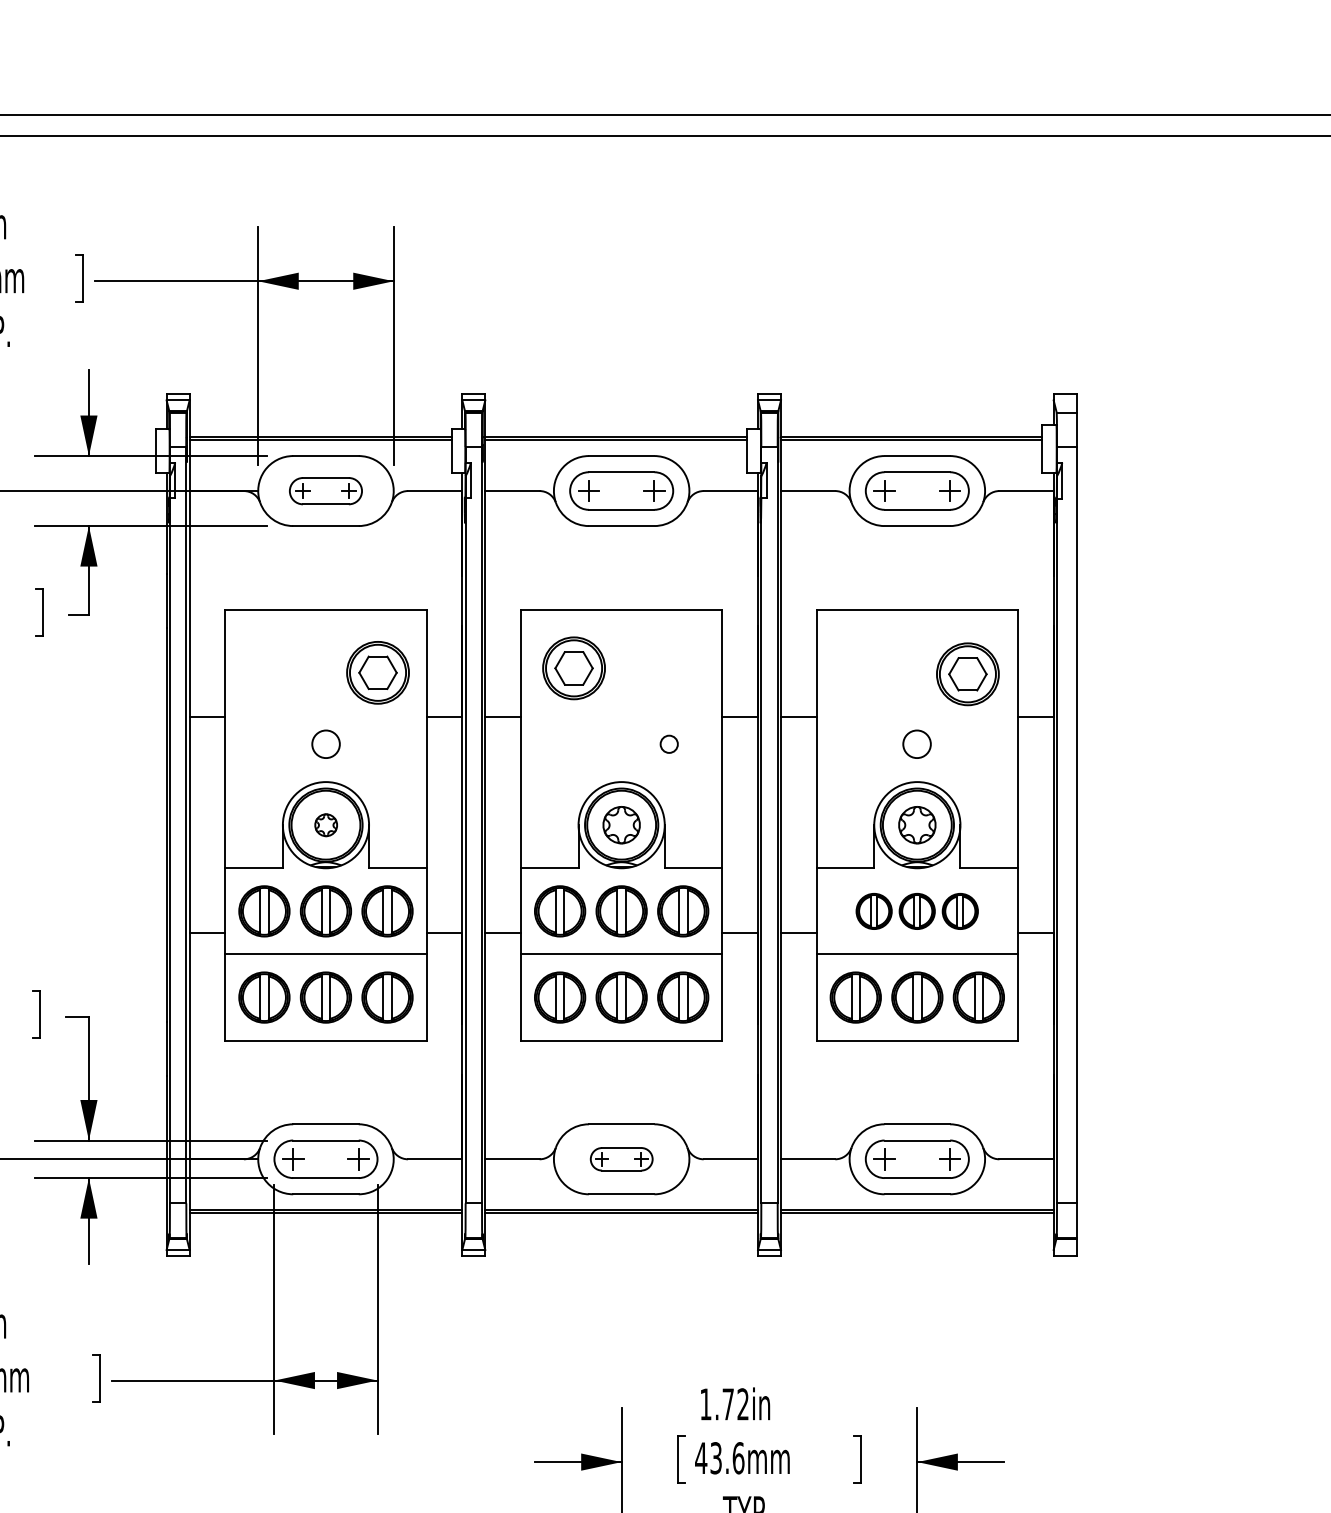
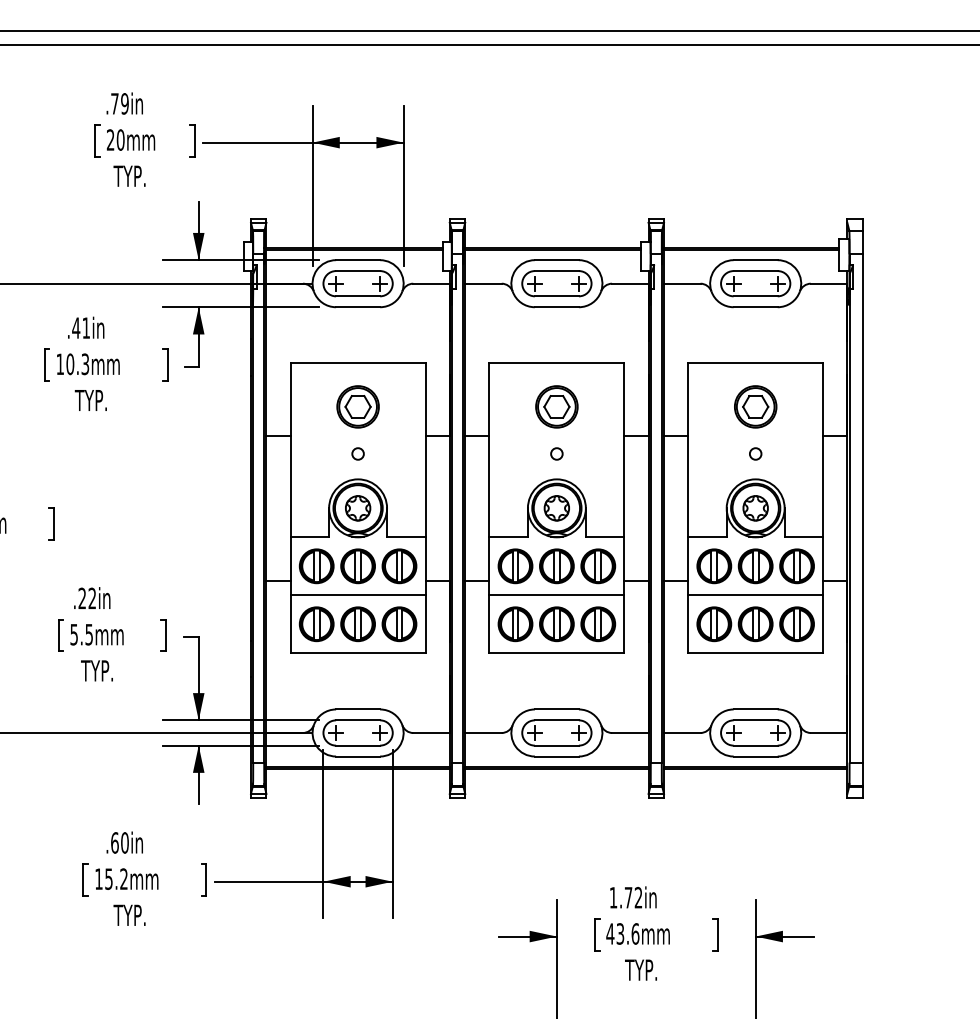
part: (325, 490) -> (357, 283), size x1.43
part: (573, 667) -> (556, 406), moved
part: (377, 672) -> (357, 406), moved
part: (967, 673) -> (755, 406), moved
circle: (325, 743) -> (357, 453), size x0.62
circle: (668, 743) -> (556, 453), moved
circle: (917, 743) -> (755, 453), size x0.62
part: (326, 825) -> (358, 508), size x1.67
part: (917, 911) -> (755, 566), size x1.43
part: (621, 1158) -> (556, 732), size x1.67

